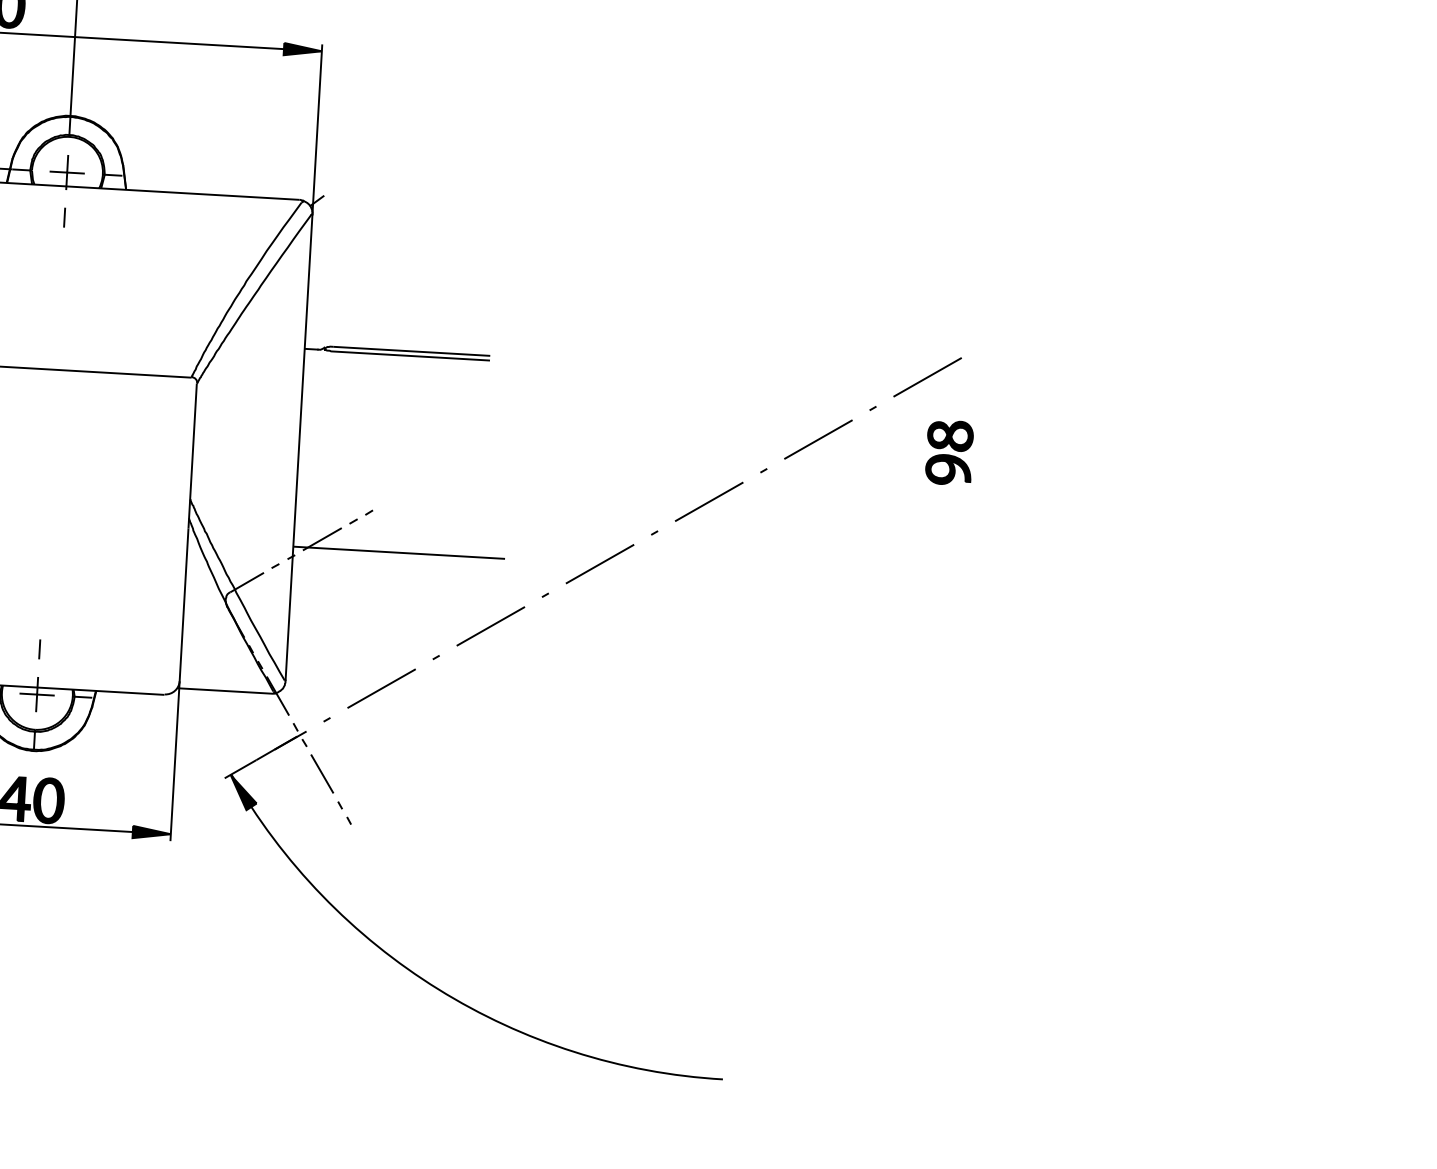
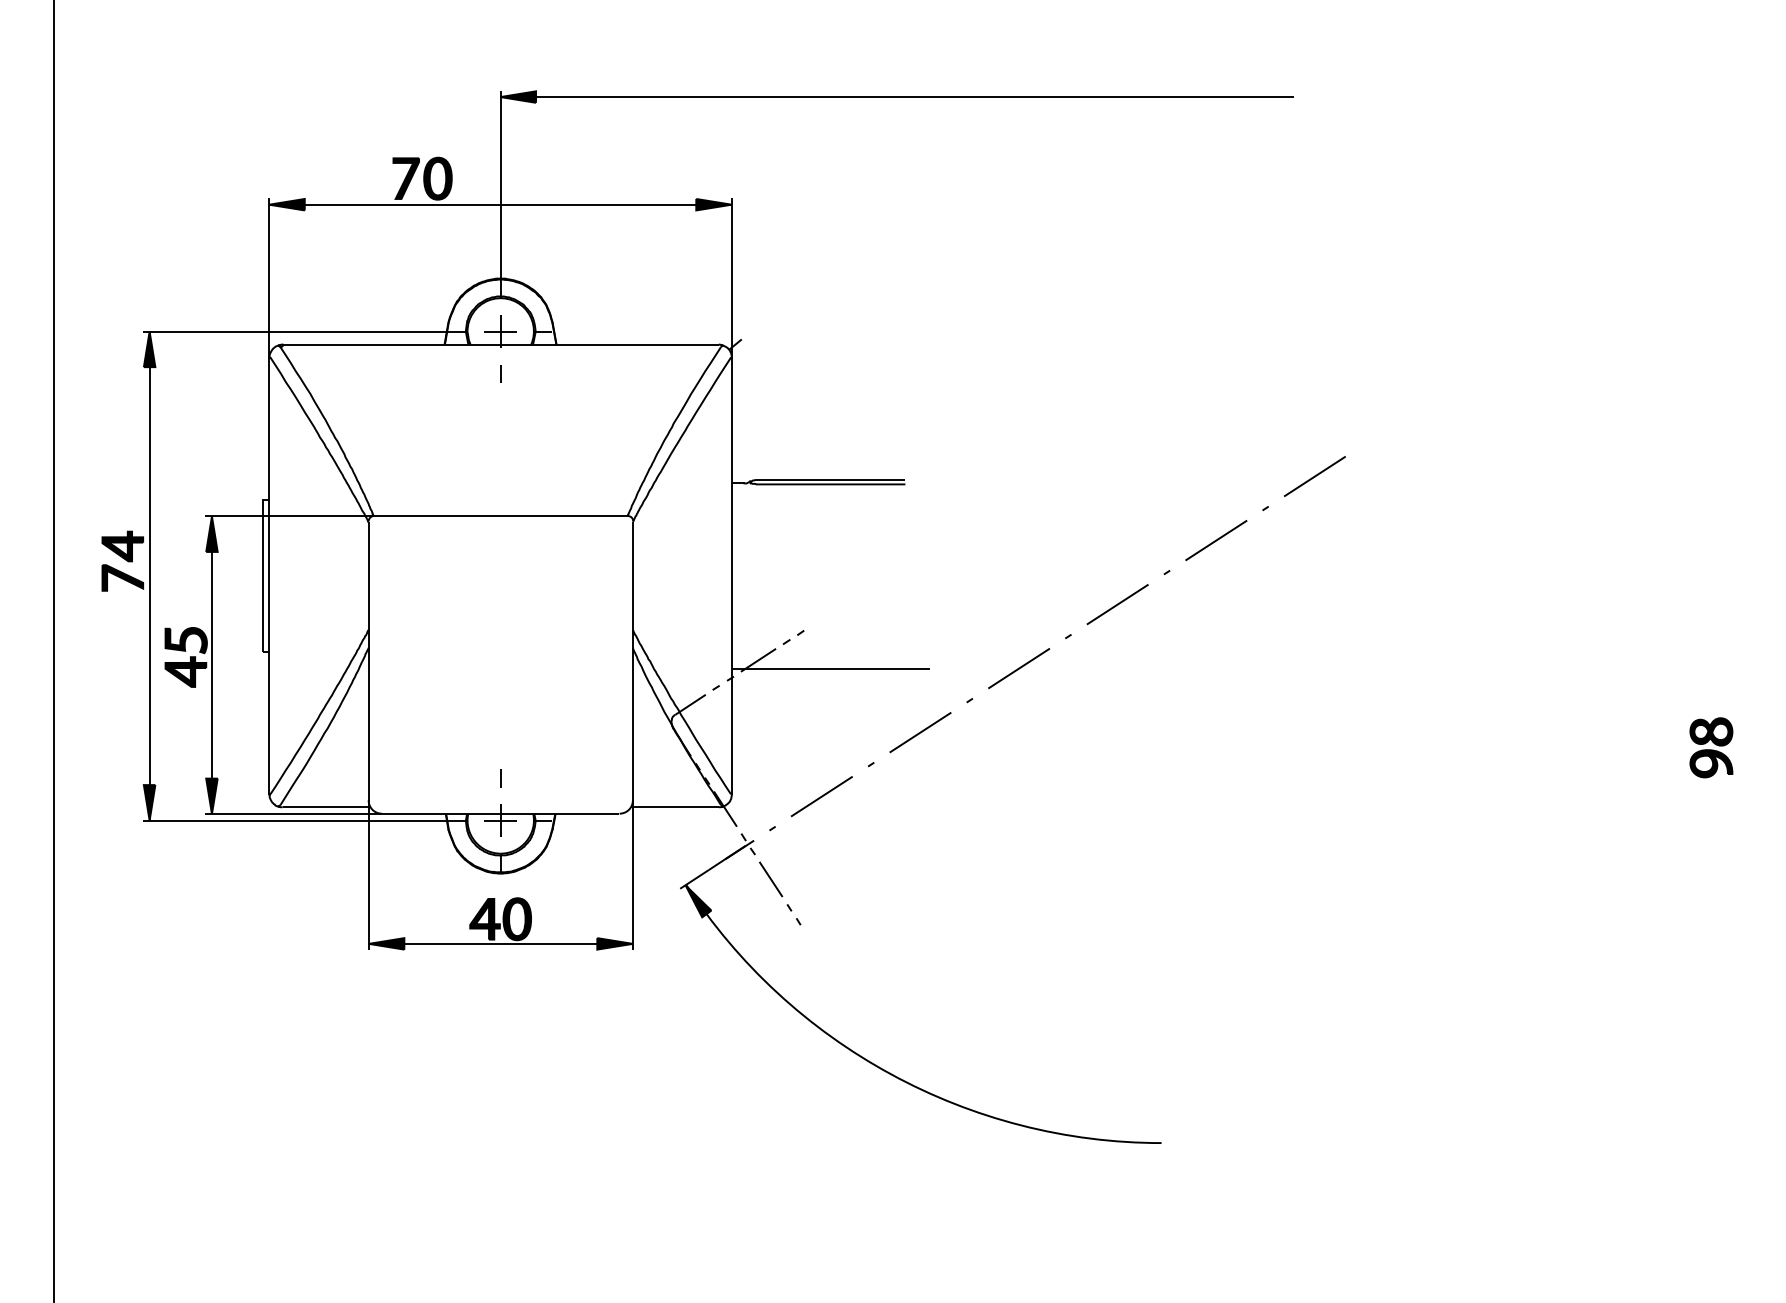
part: (949, 452) -> (1711, 747), moved

